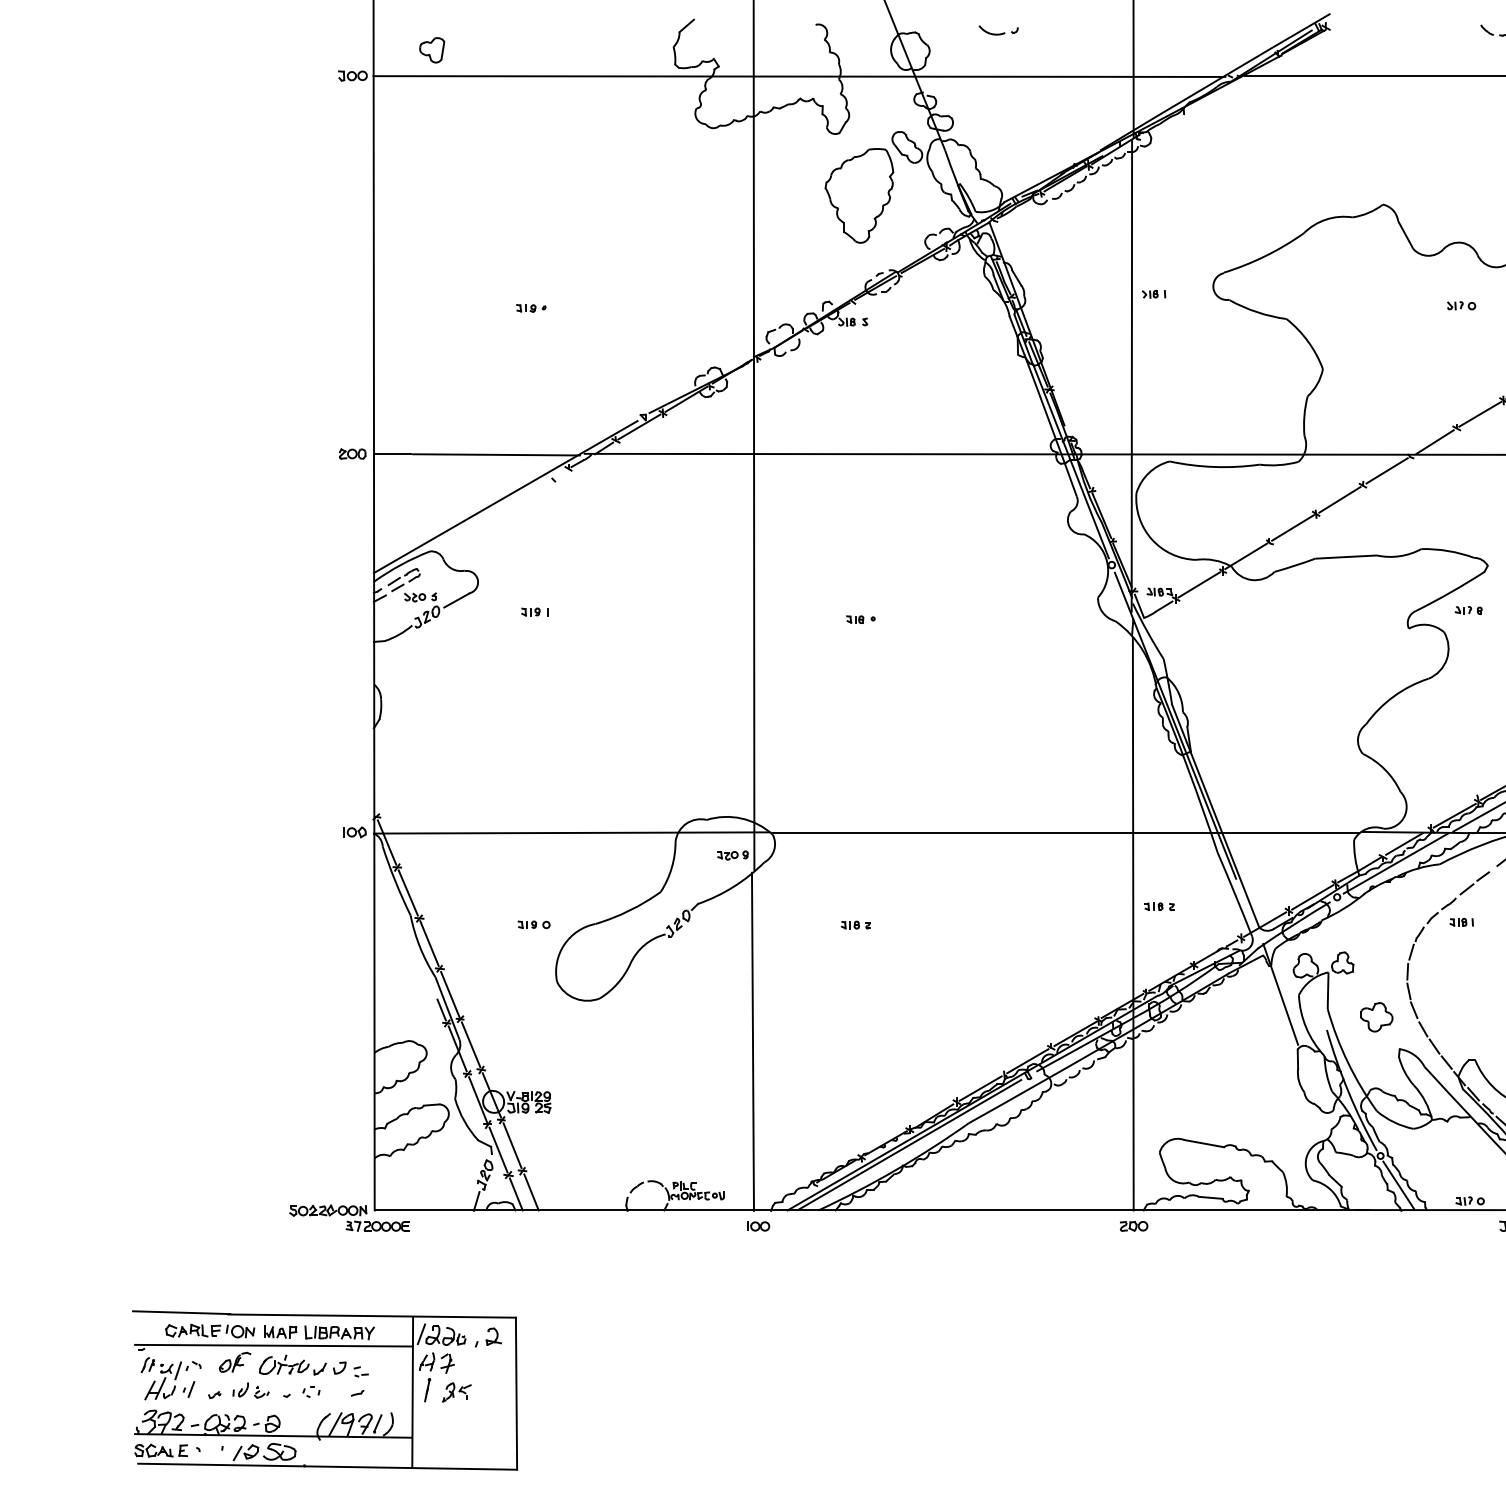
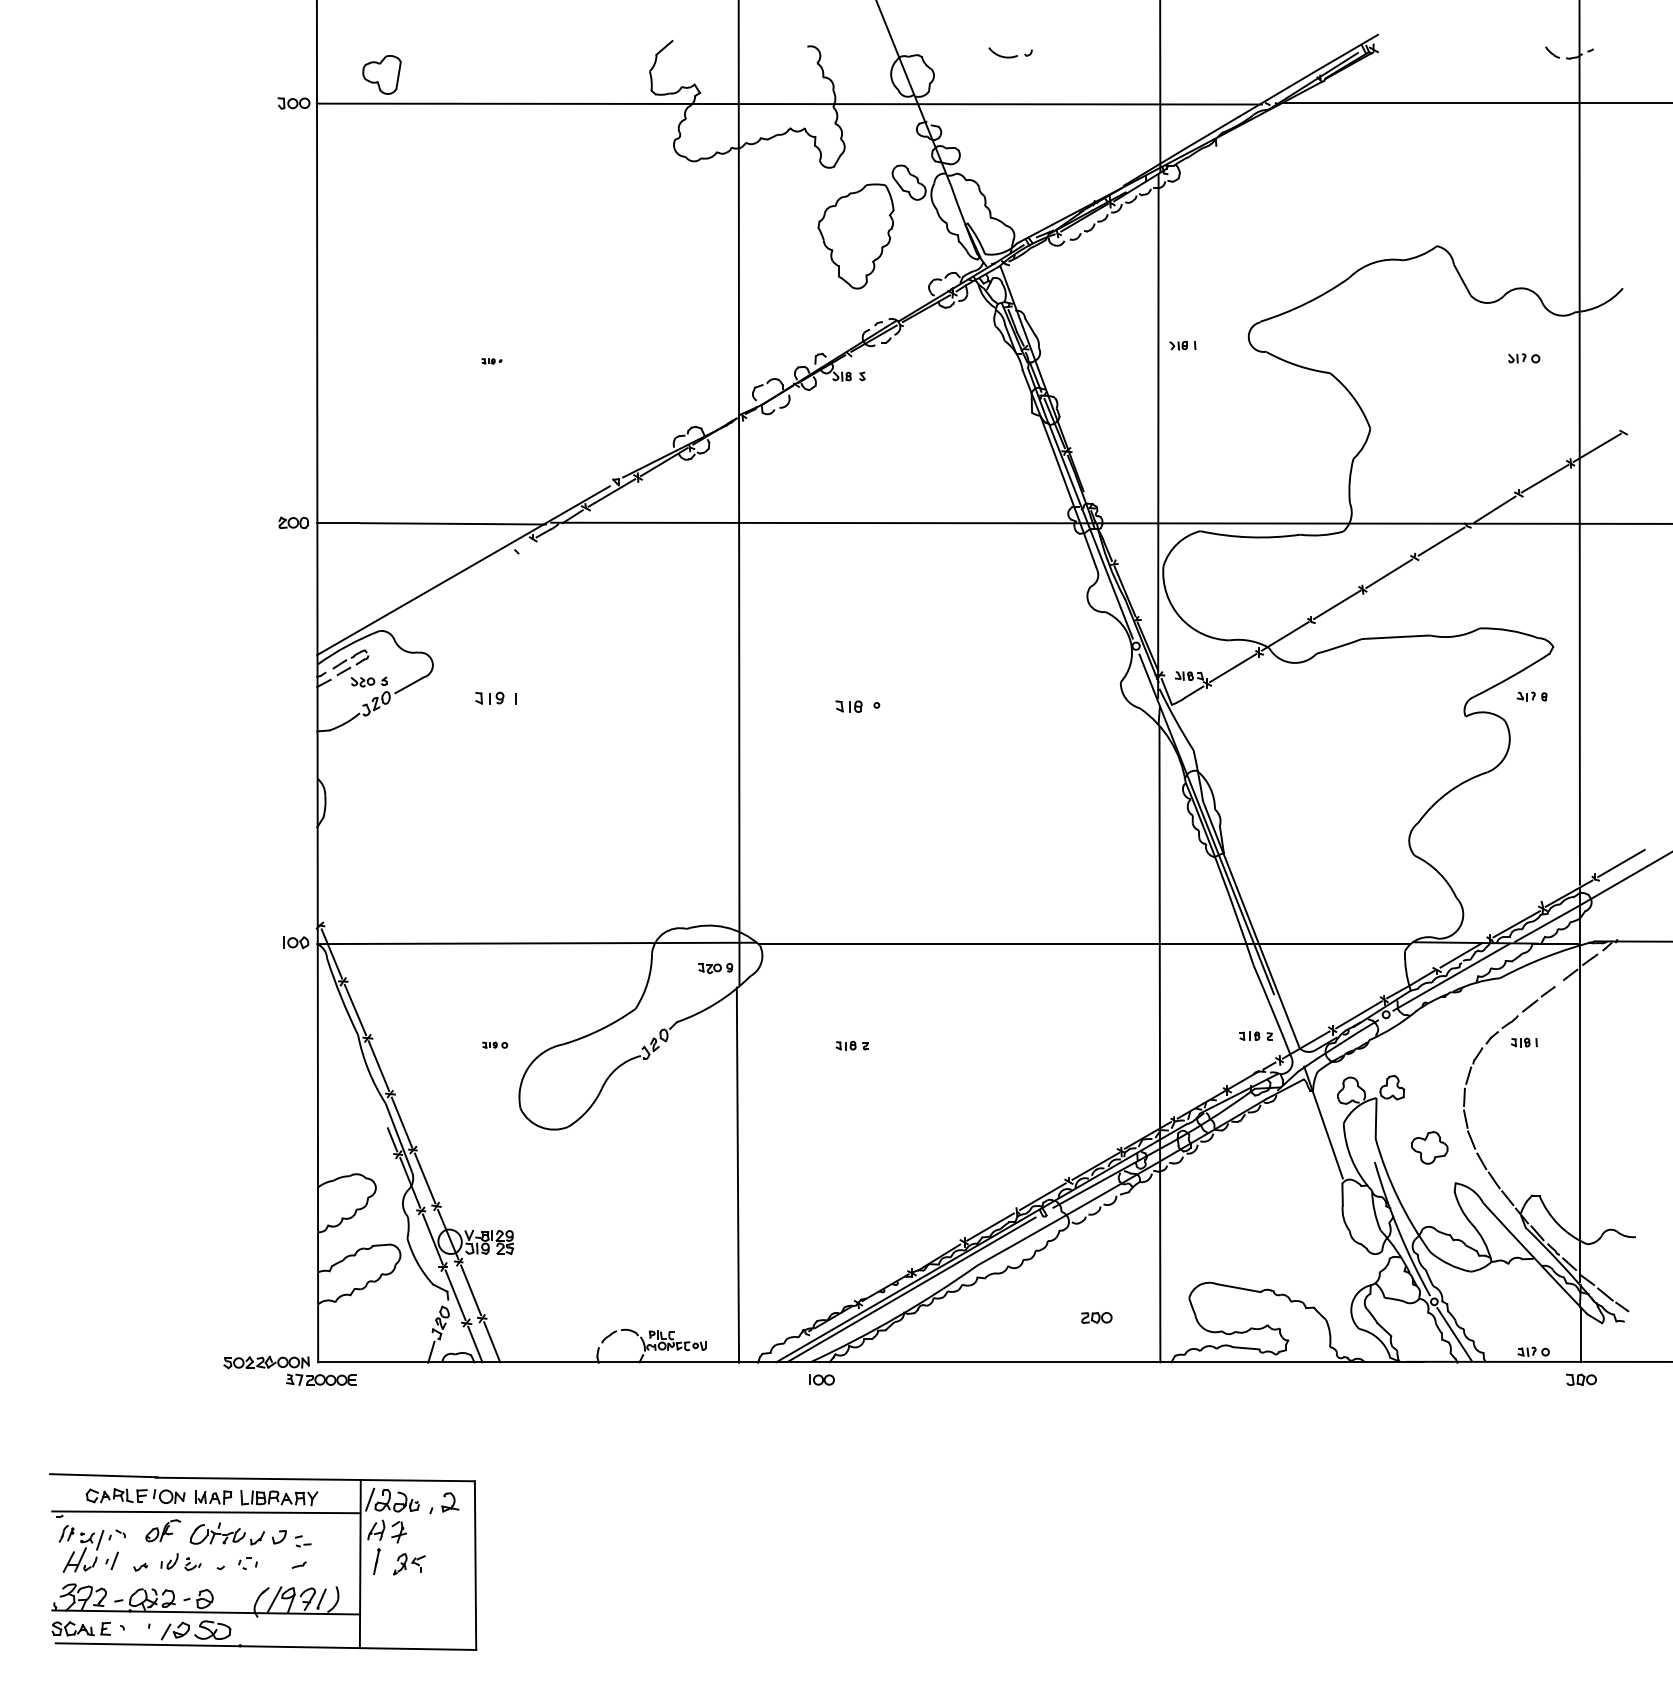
part: (431, 49) -> (381, 74), size x1.4
part: (530, 308) -> (491, 361), size x0.6
part: (534, 612) -> (495, 698), size x1.4
part: (860, 619) -> (857, 706), size x1.4
part: (1159, 906) -> (1255, 1035), moved
part: (534, 924) -> (495, 1044), size x0.7
part: (758, 1225) -> (821, 1379), moved
part: (1133, 1225) -> (1096, 1317), moved

